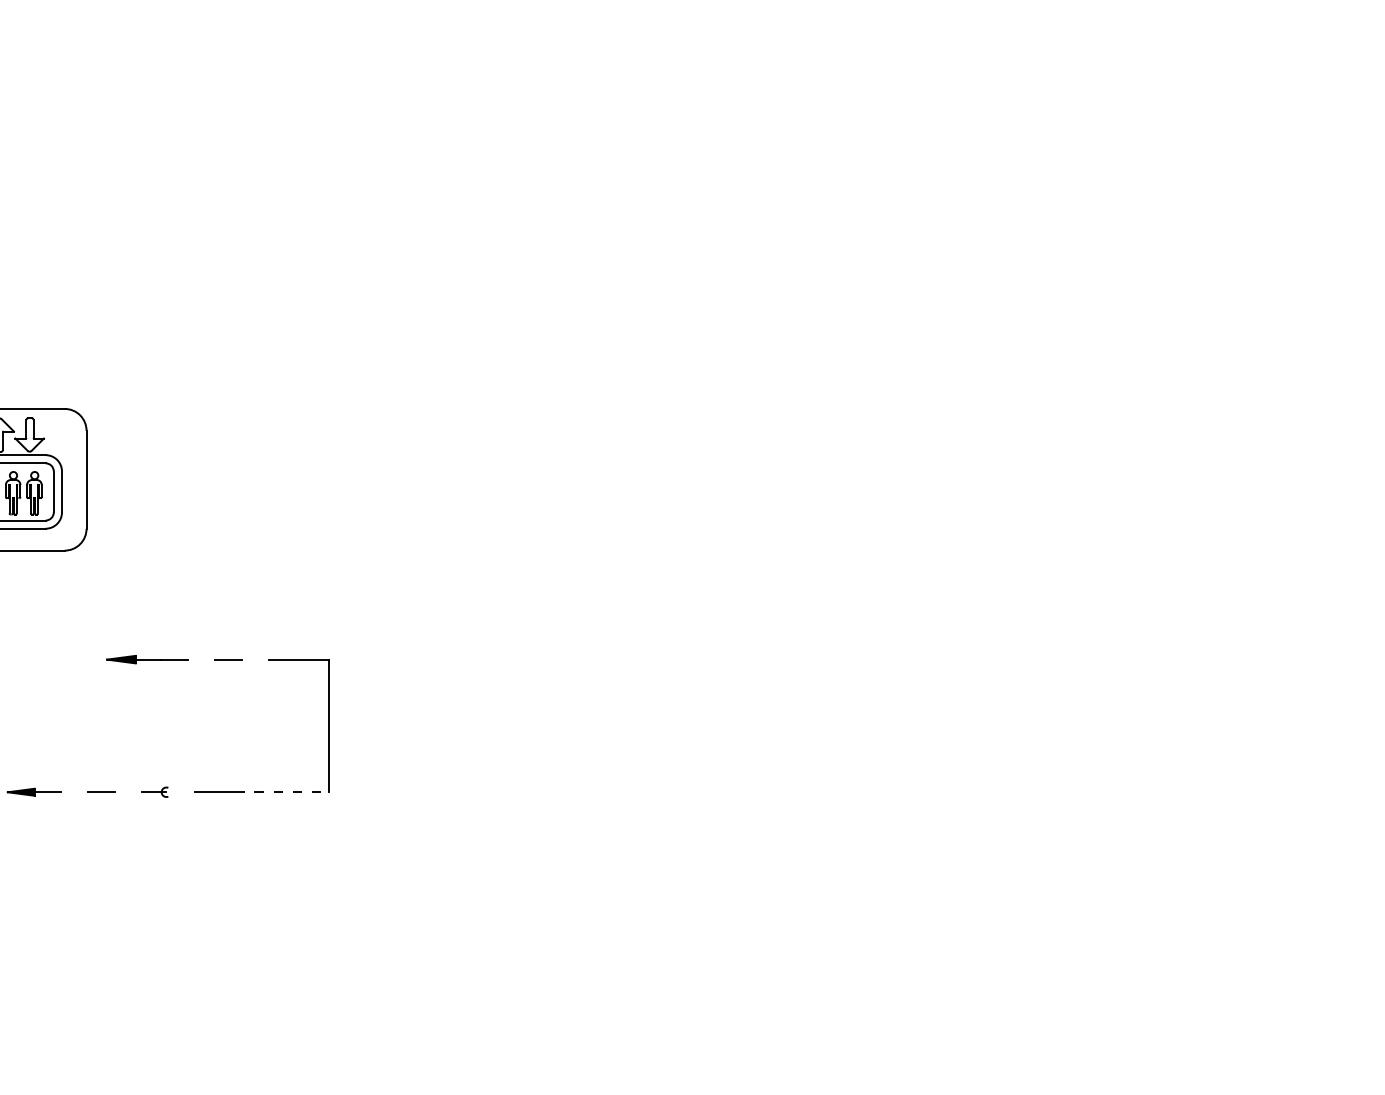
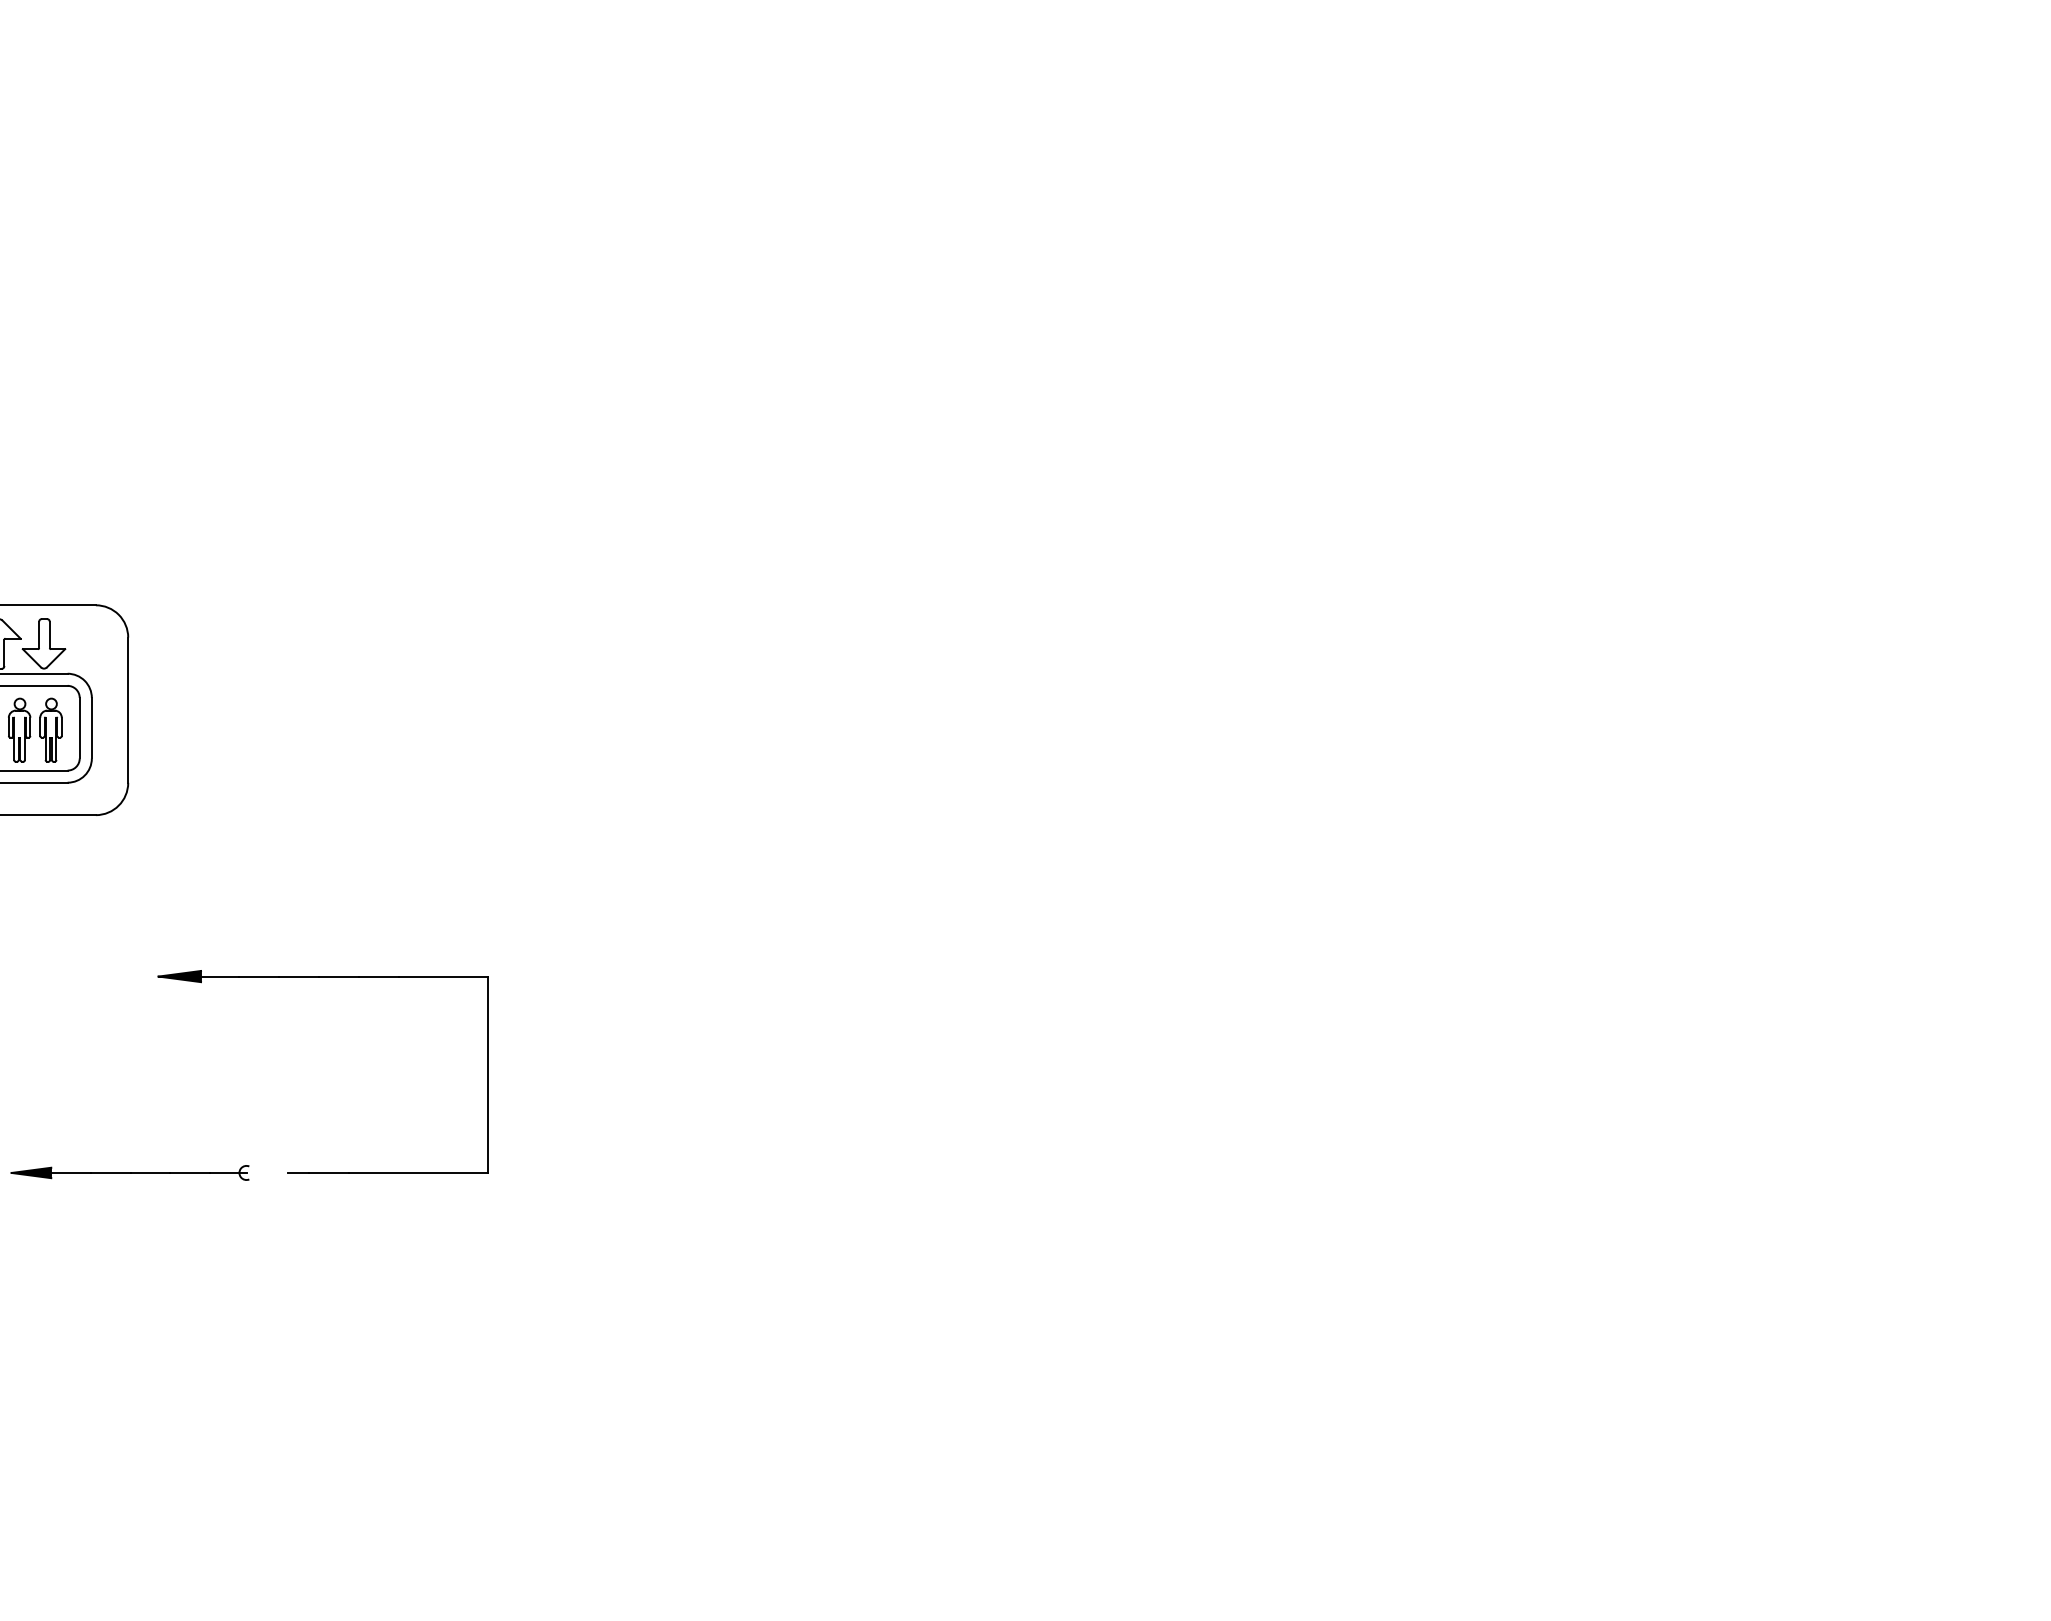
line: (201, 659) -> (298, 976), added
line: (255, 659) -> (378, 976), added
line: (74, 792) -> (110, 1173), added
line: (127, 792) -> (188, 1173), added
line: (282, 792) -> (418, 1173), dashed -> solid

